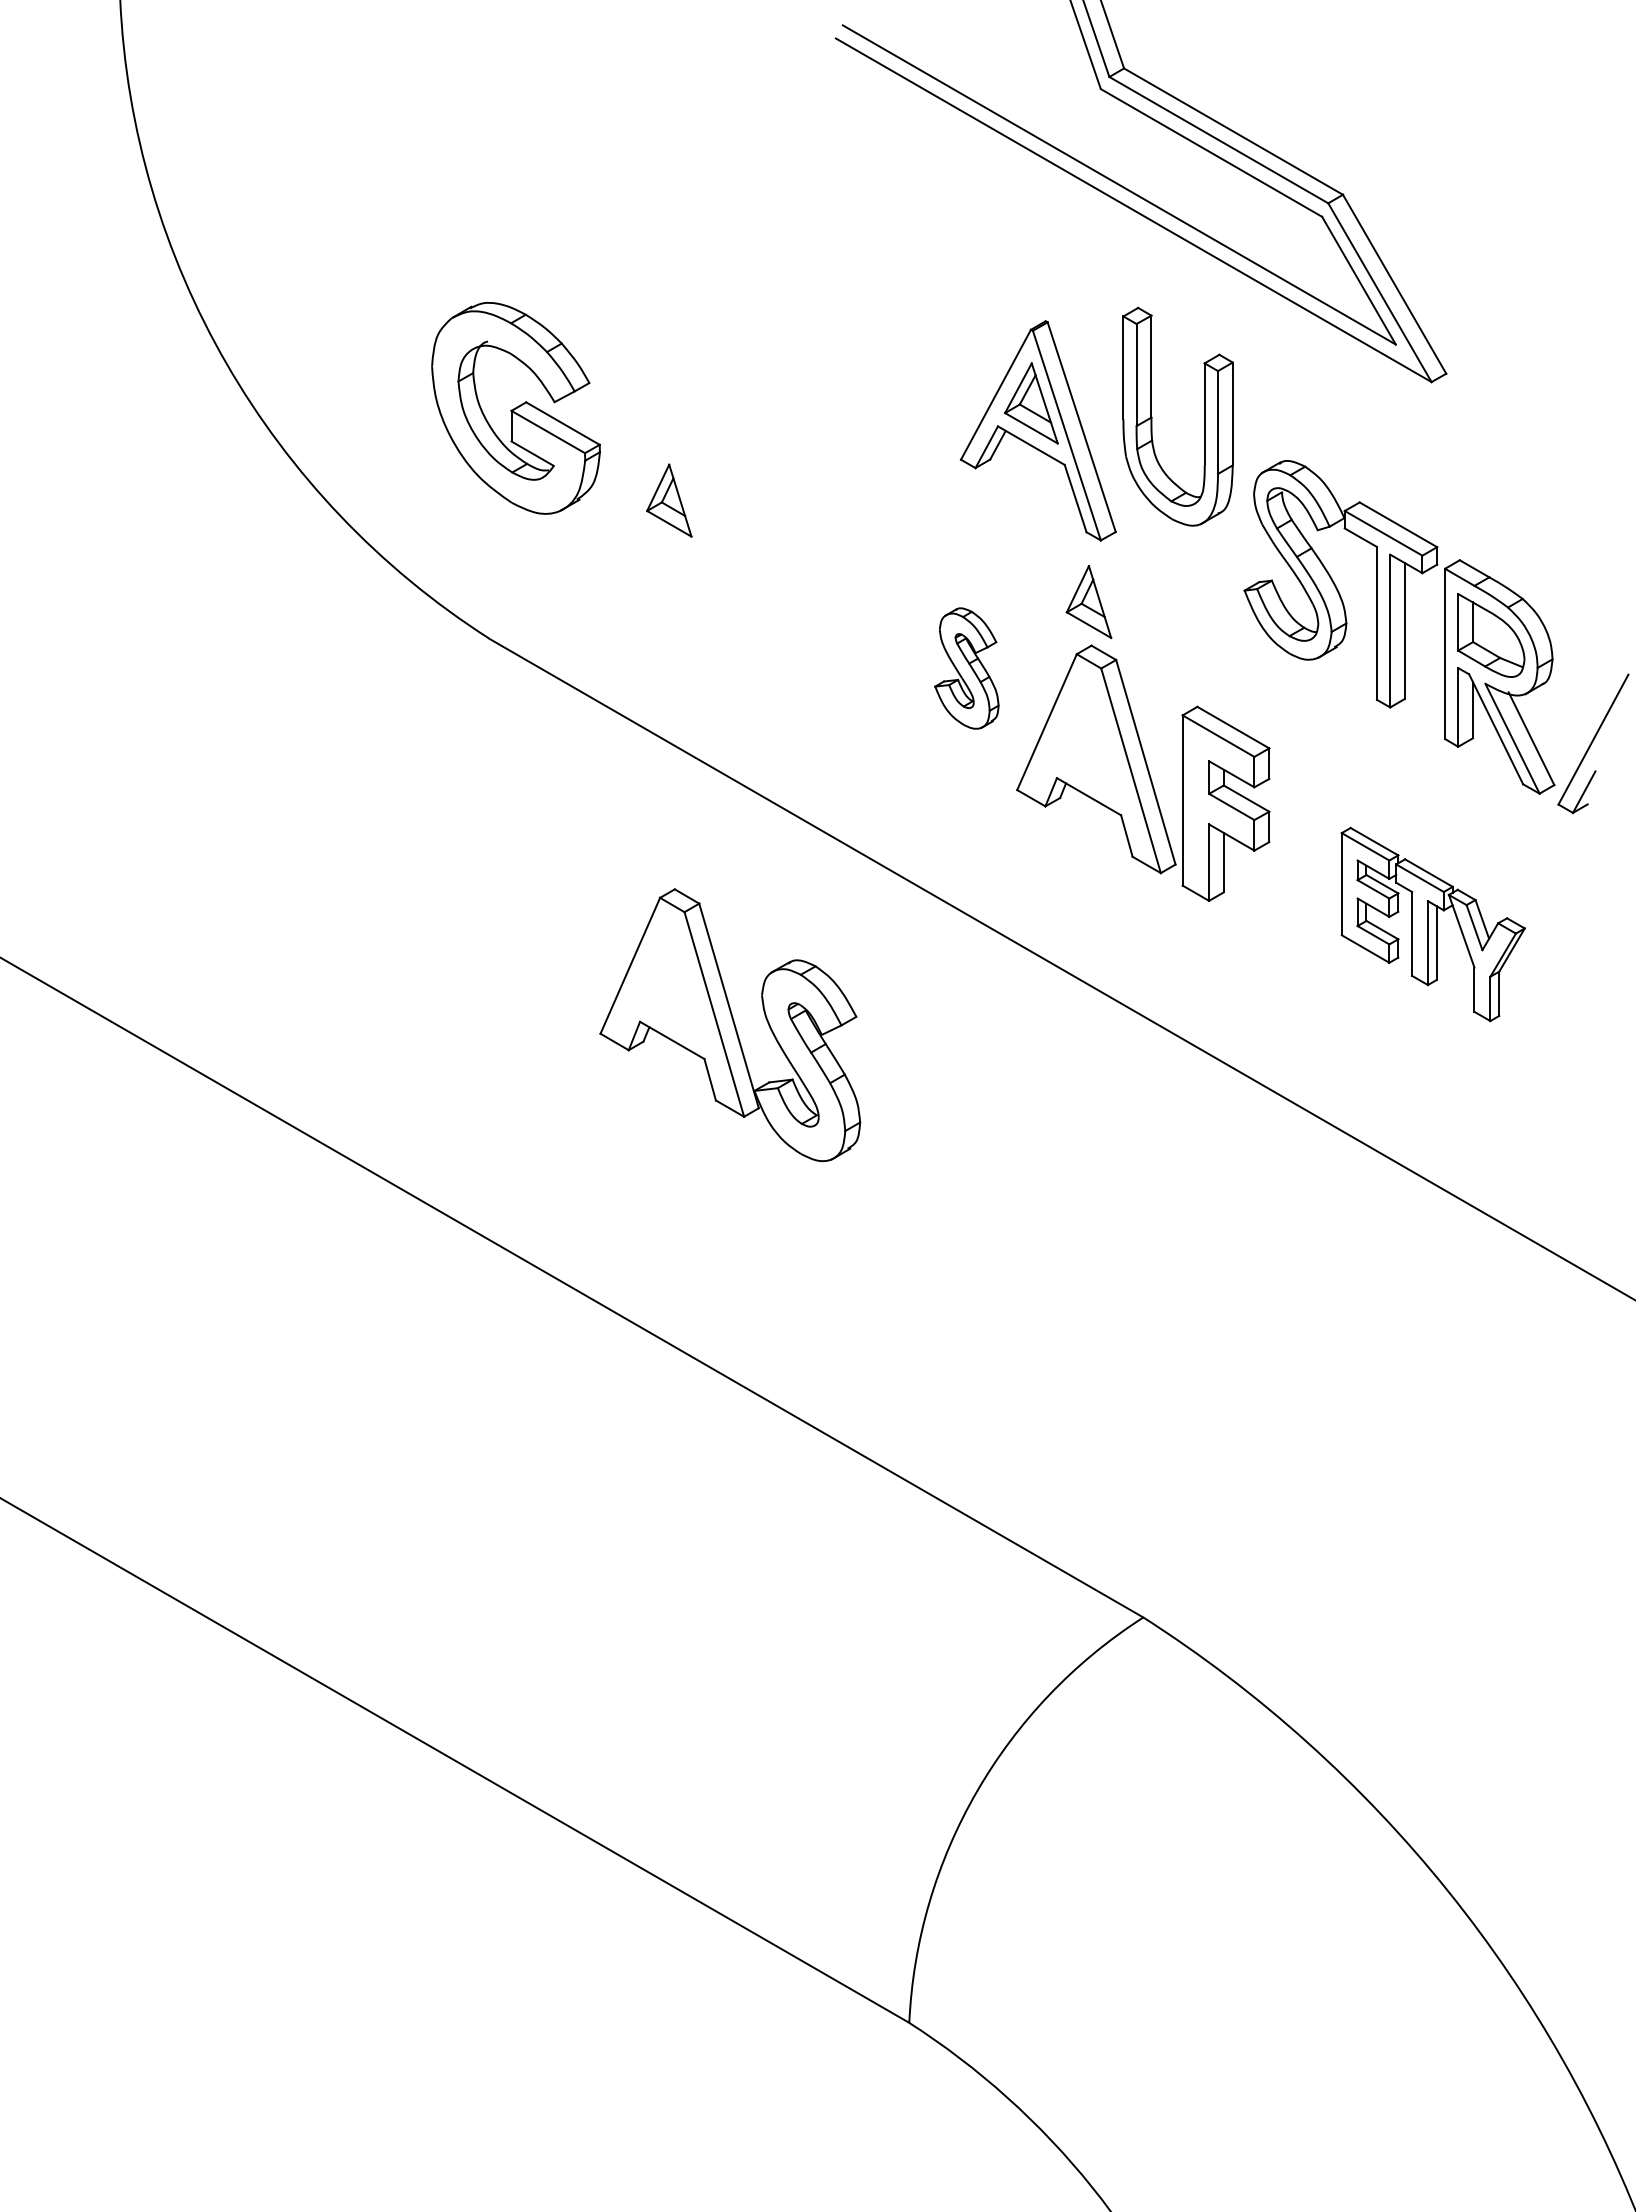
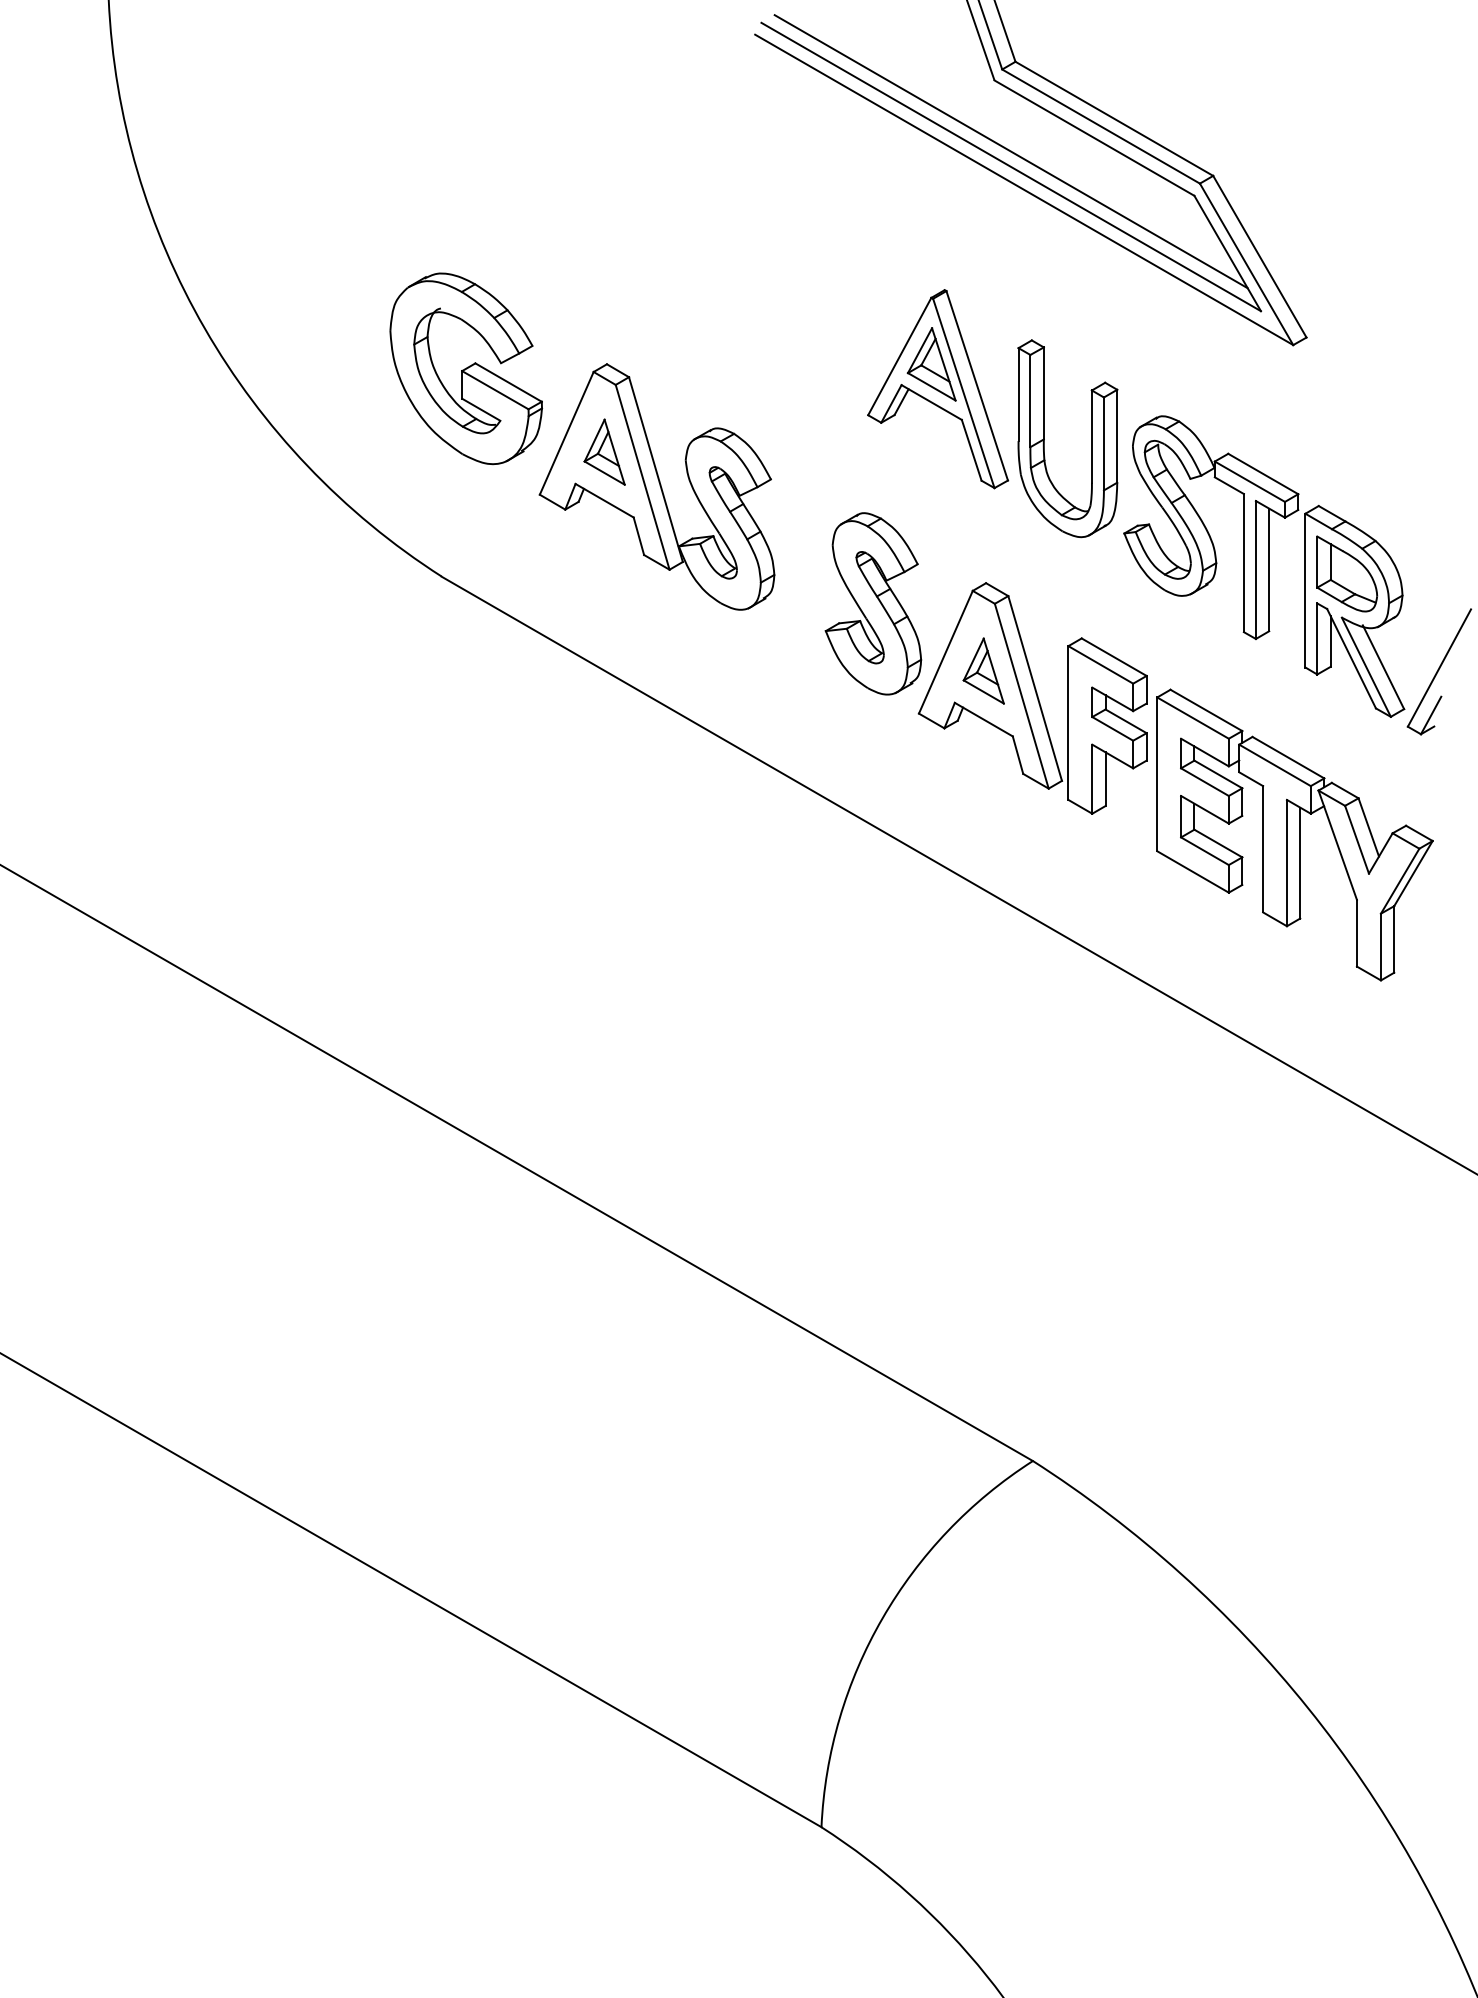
line: (1119, 167) -> (1011, 151), added
part: (1152, 417) -> (1044, 439), moved
part: (1088, 601) -> (983, 670), moved
part: (966, 668) -> (873, 603), size x1.67
part: (1432, 924) -> (1294, 835), size x1.67
part: (730, 1024) -> (657, 486), moved

